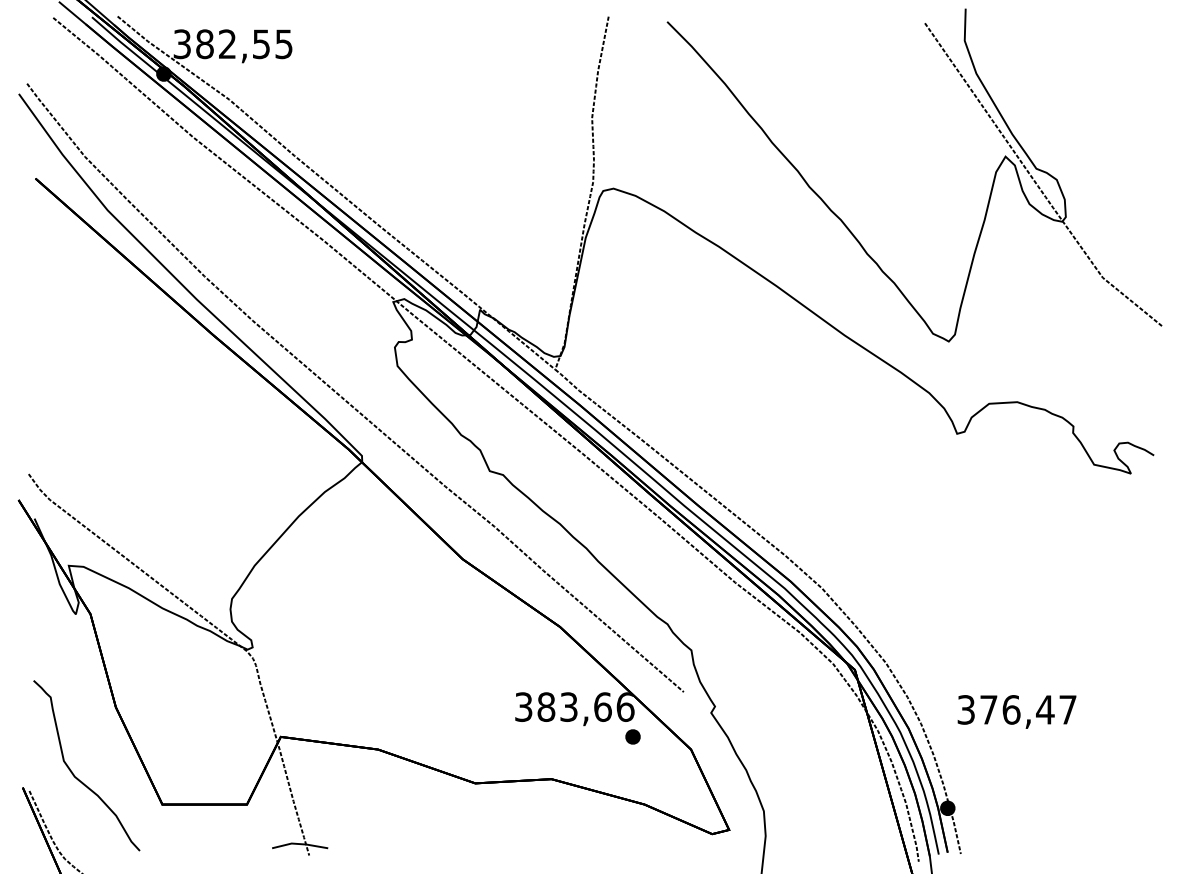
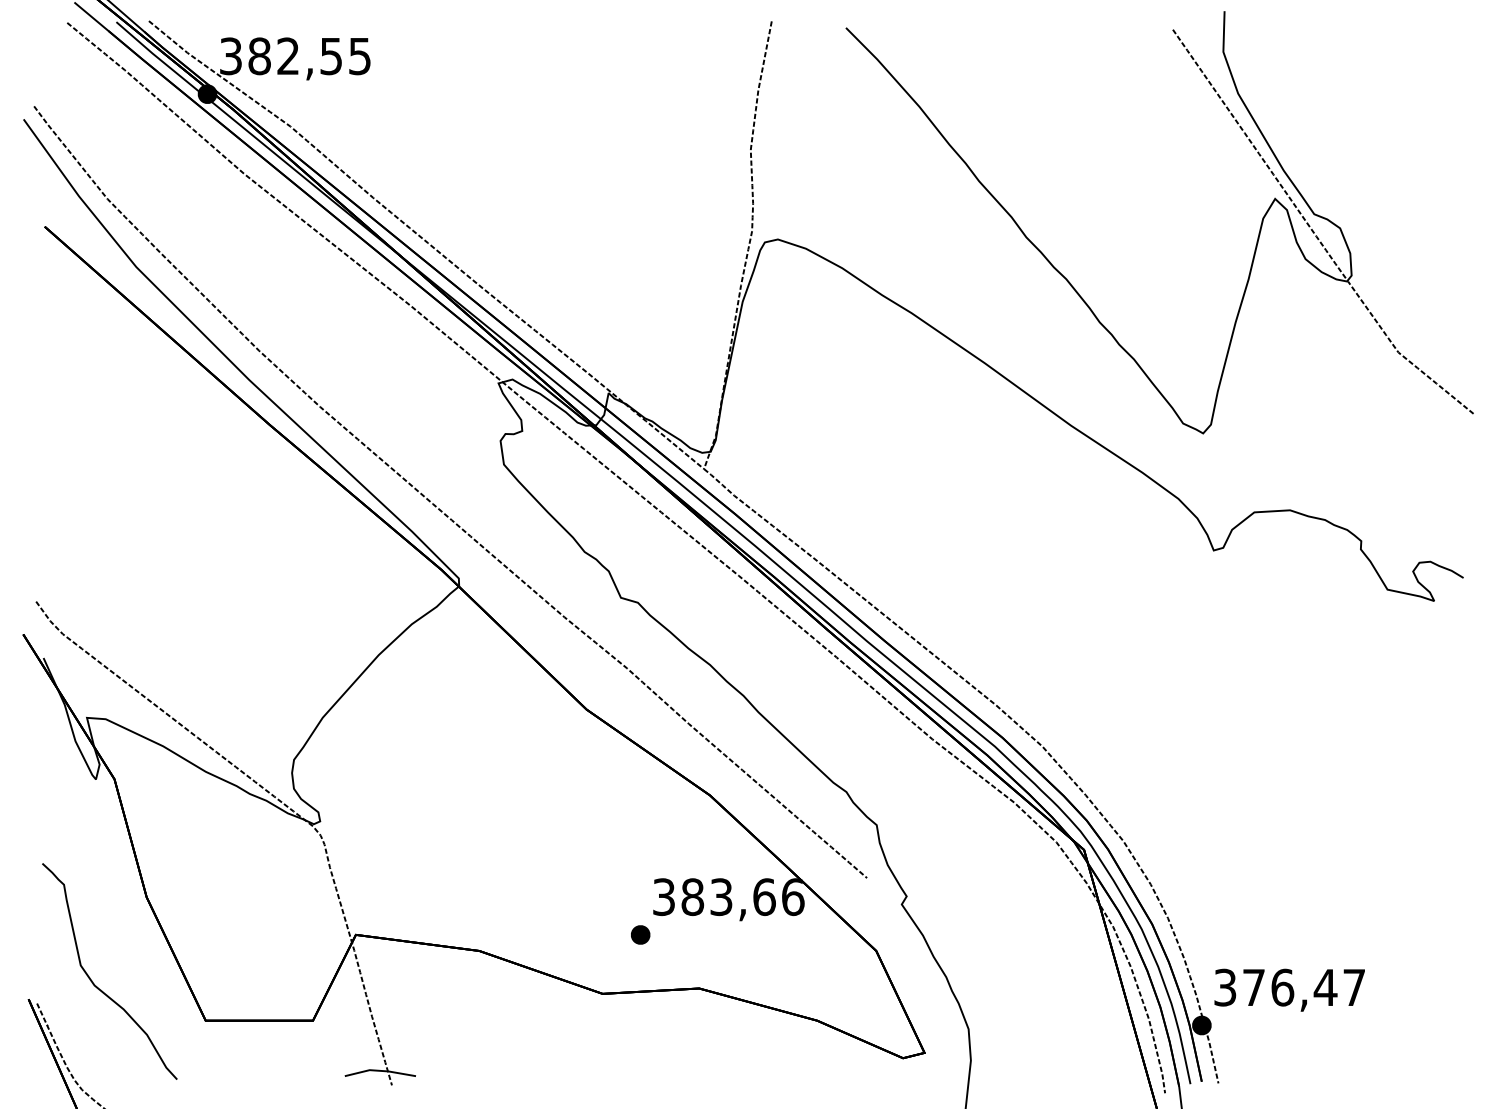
text: (1016, 711) -> (1289, 989), moved
part: (632, 736) -> (640, 934), moved

